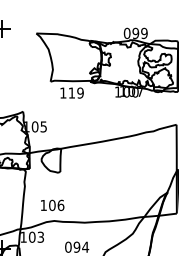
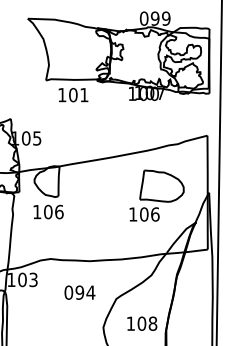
text: (75, 92) -> (78, 94), 119 -> 101
part: (136, 171) -> (156, 195), added
text: (52, 204) -> (48, 211), moved

